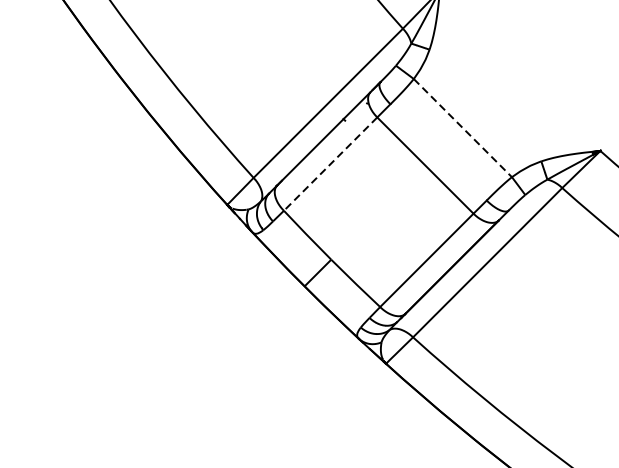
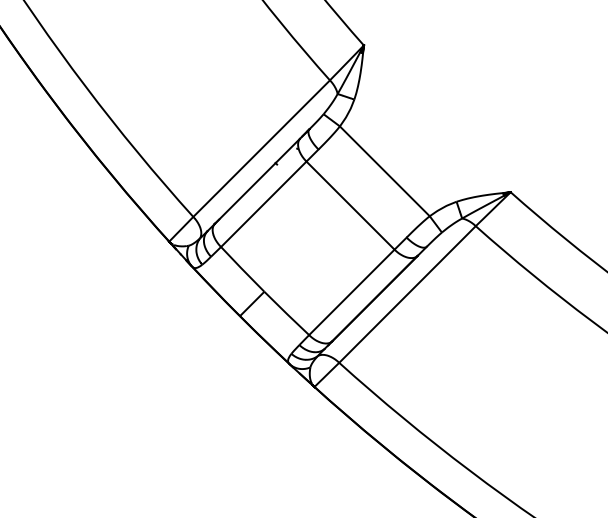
line: (462, 128) -> (384, 171), dashed -> solid
line: (330, 164) -> (263, 204), dashed -> solid

